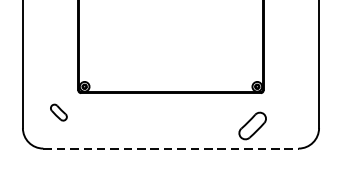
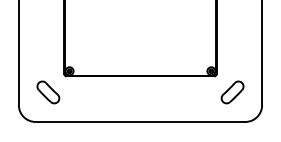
part: (58, 112) -> (48, 92), size x1.67
part: (252, 126) -> (232, 92), moved
line: (171, 147) -> (140, 121), dashed -> solid

